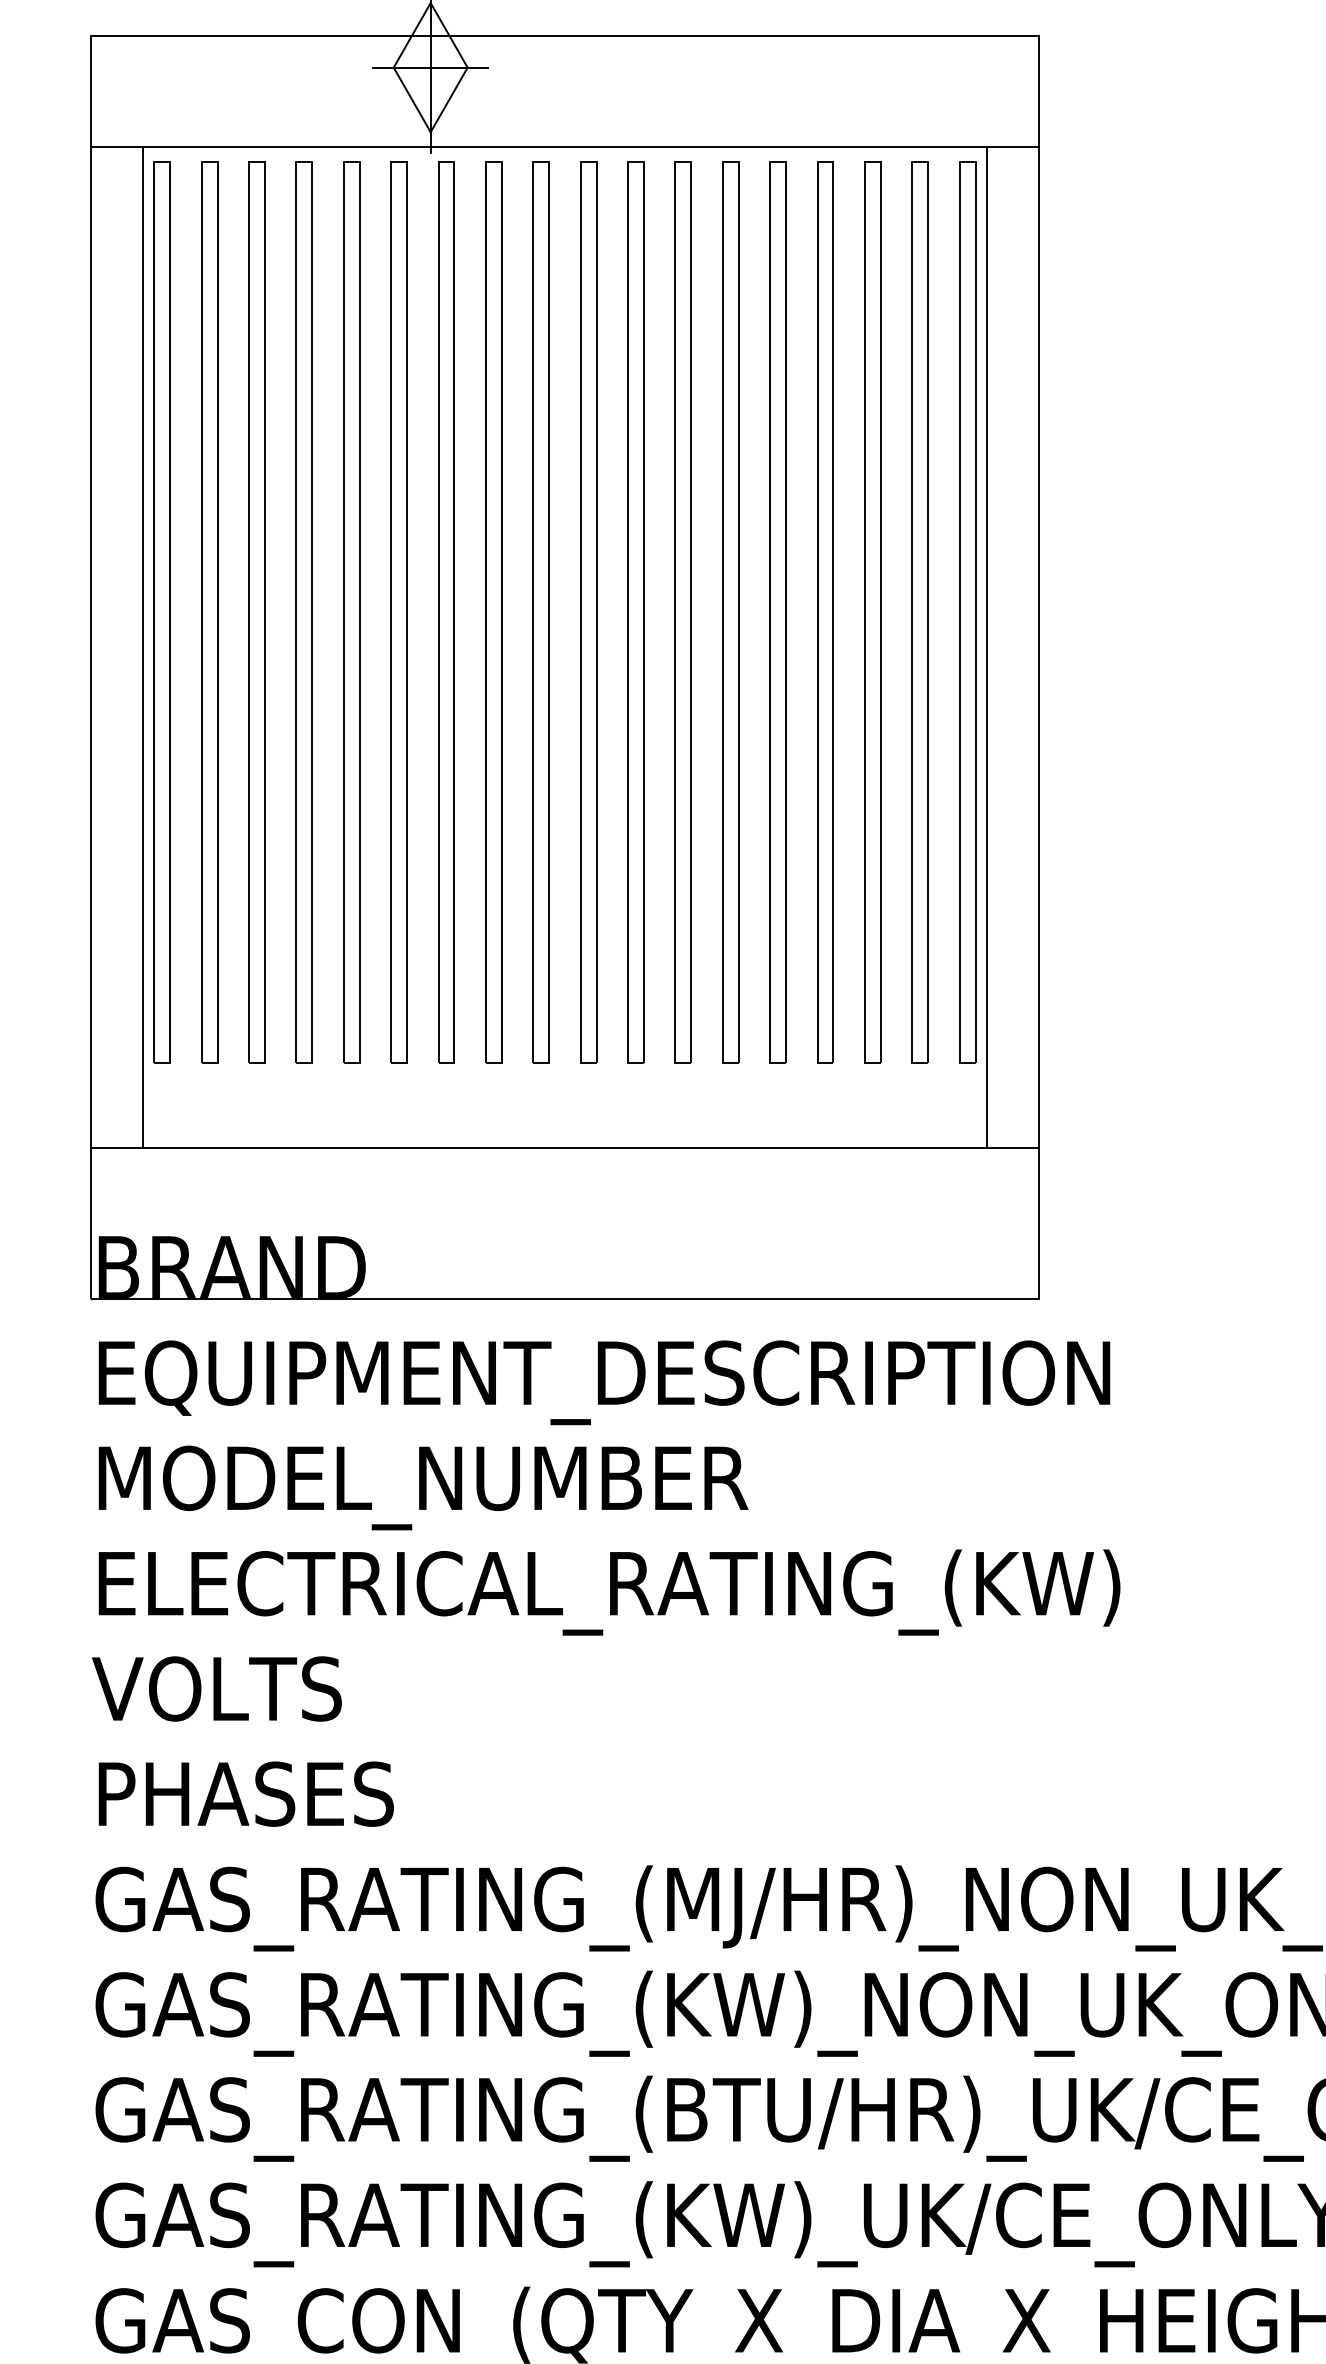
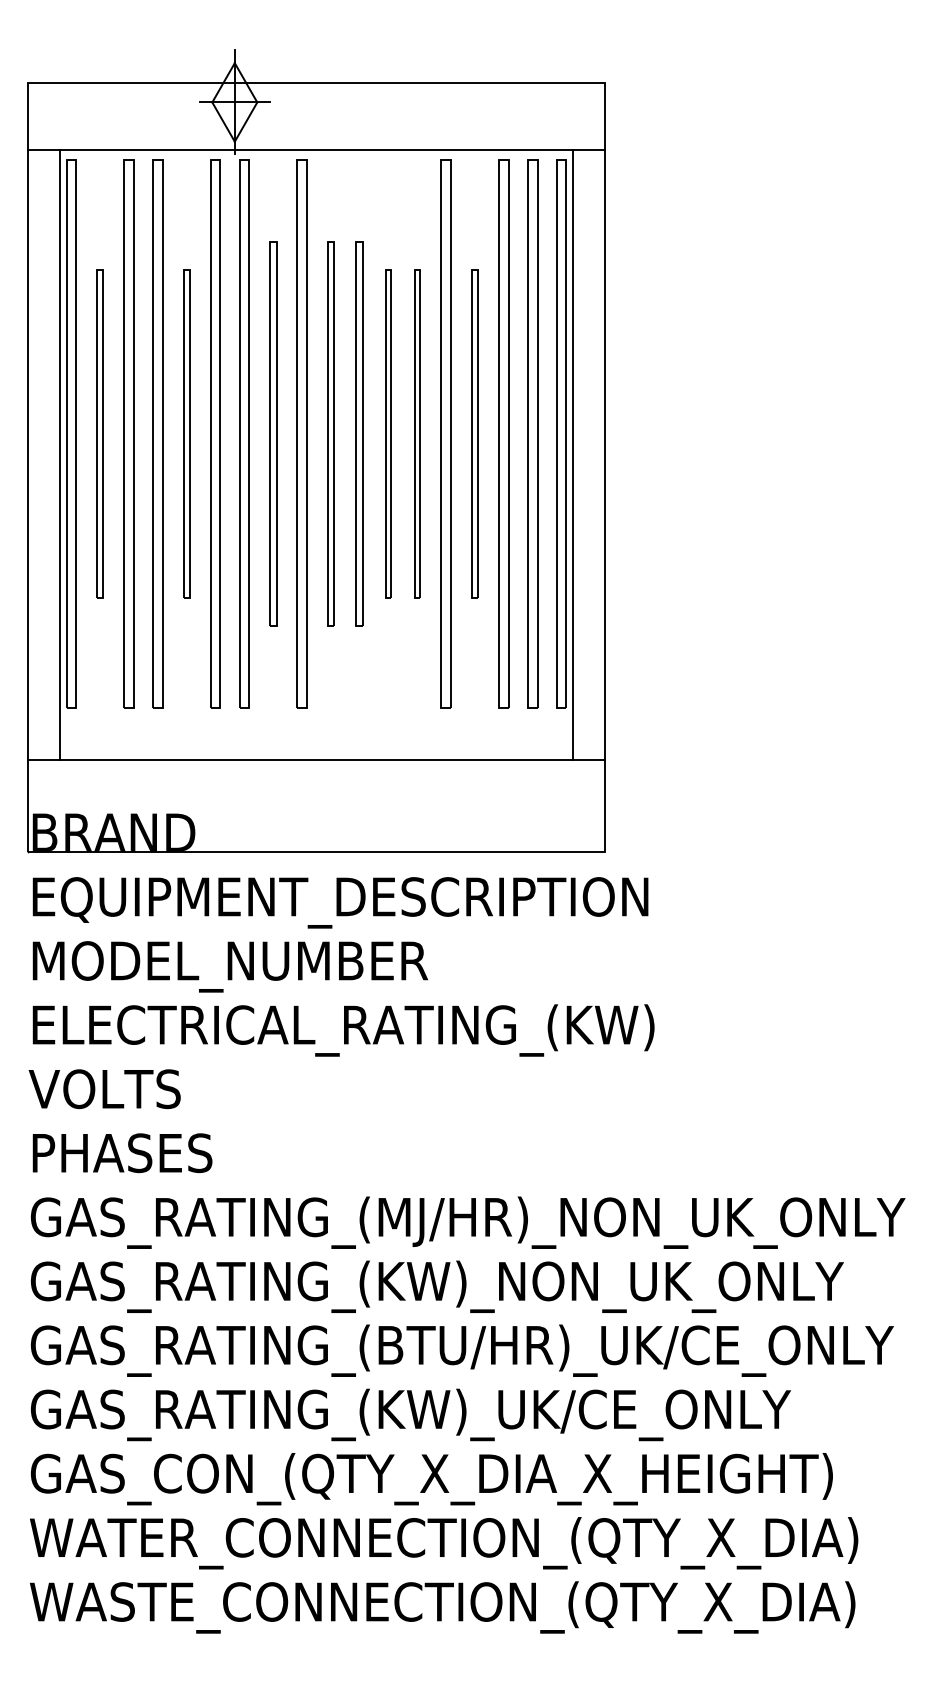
part: (208, 611) -> (99, 433), size x0.6
part: (351, 611) -> (186, 433), size x0.6
part: (492, 611) -> (272, 433), size x0.7
part: (587, 611) -> (330, 433), size x0.7
part: (635, 611) -> (359, 433), size x0.7
part: (683, 611) -> (388, 433), size x0.6
part: (730, 611) -> (417, 433), size x0.6
part: (824, 611) -> (474, 433), size x0.6

